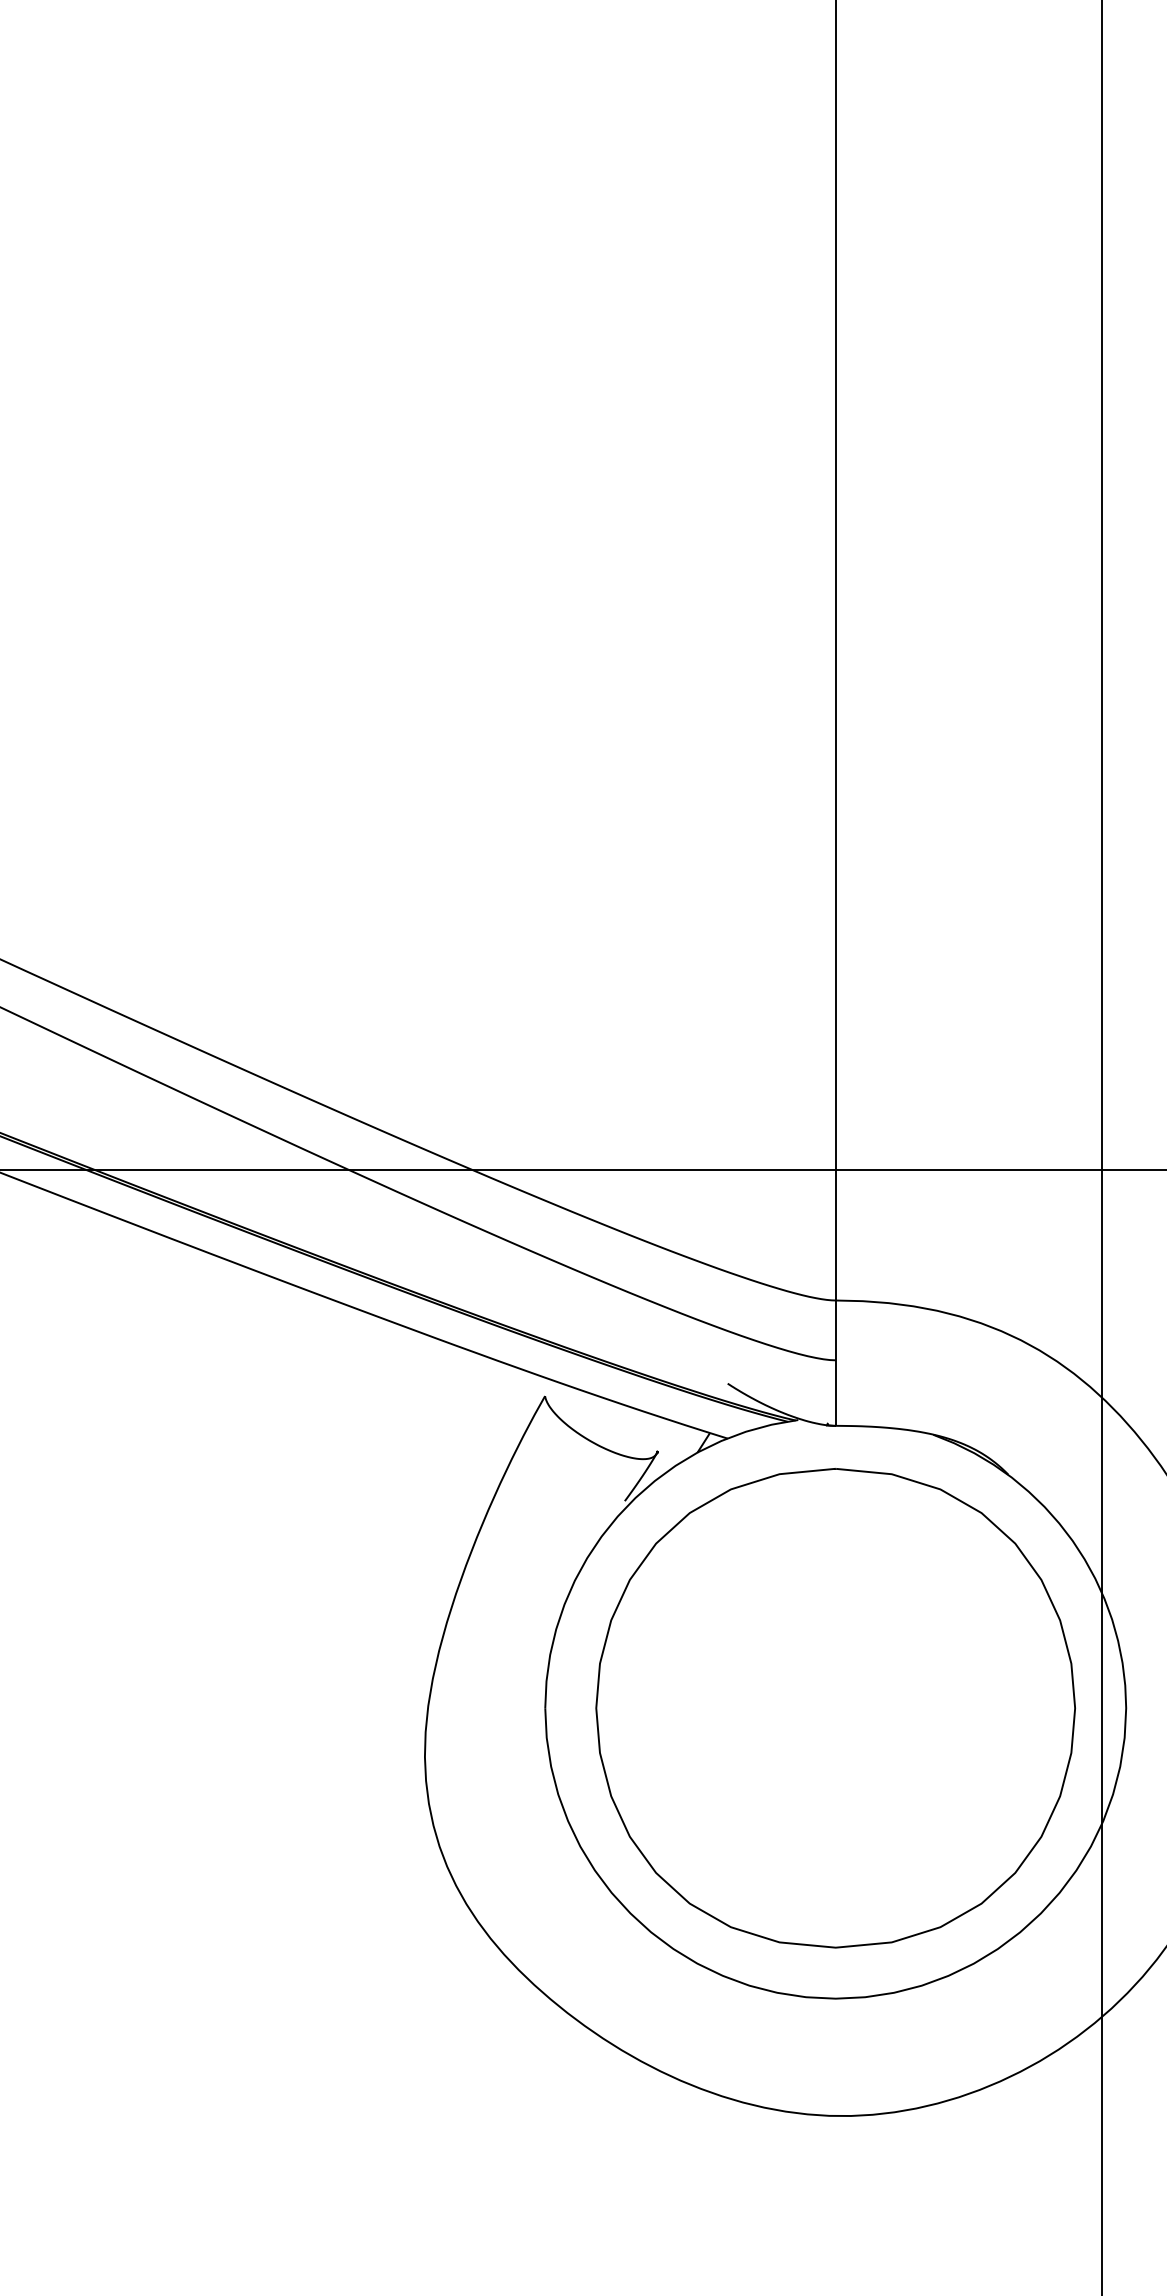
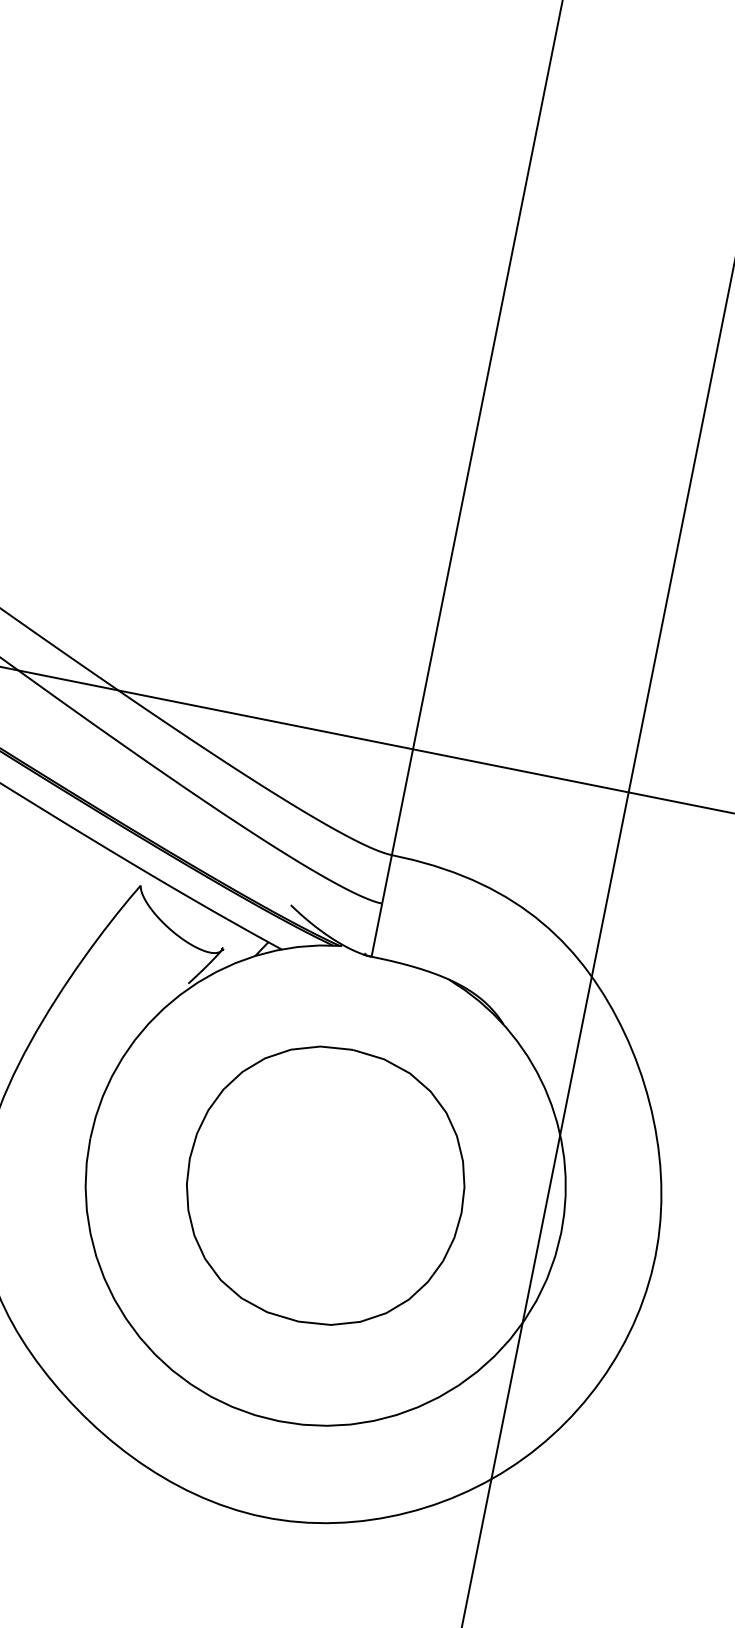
part: (835, 1708) -> (325, 1185), size x0.7

